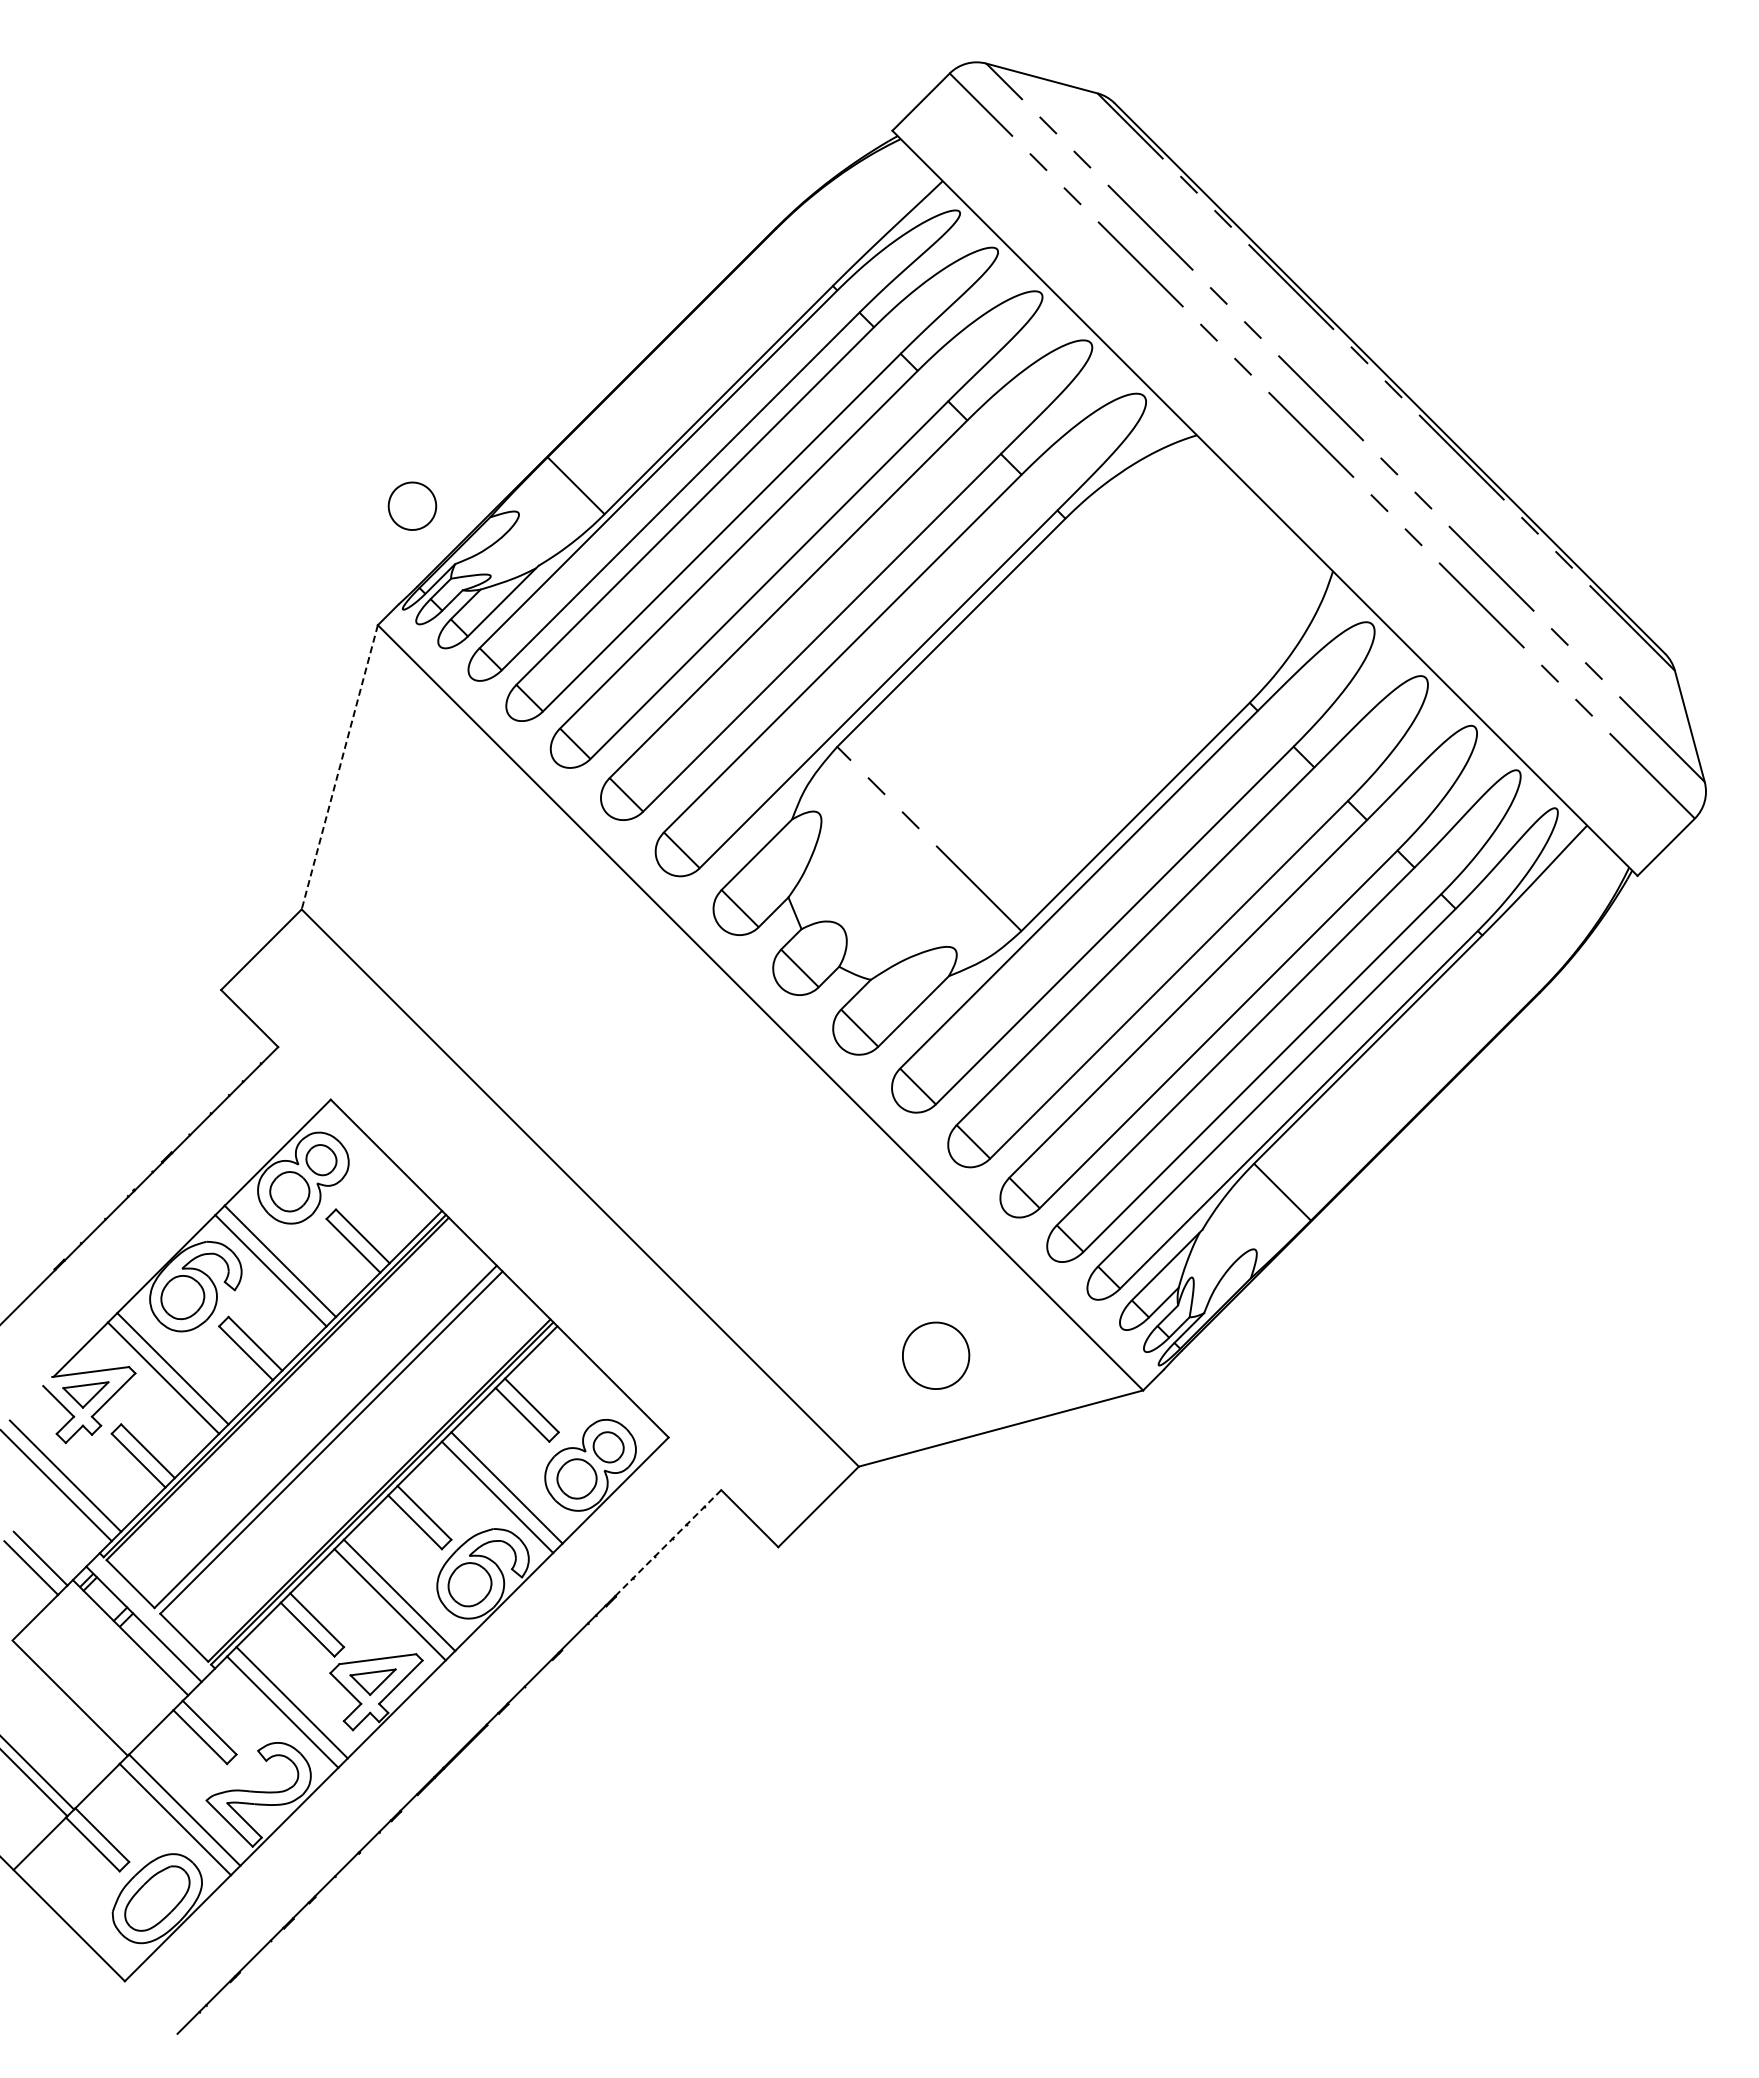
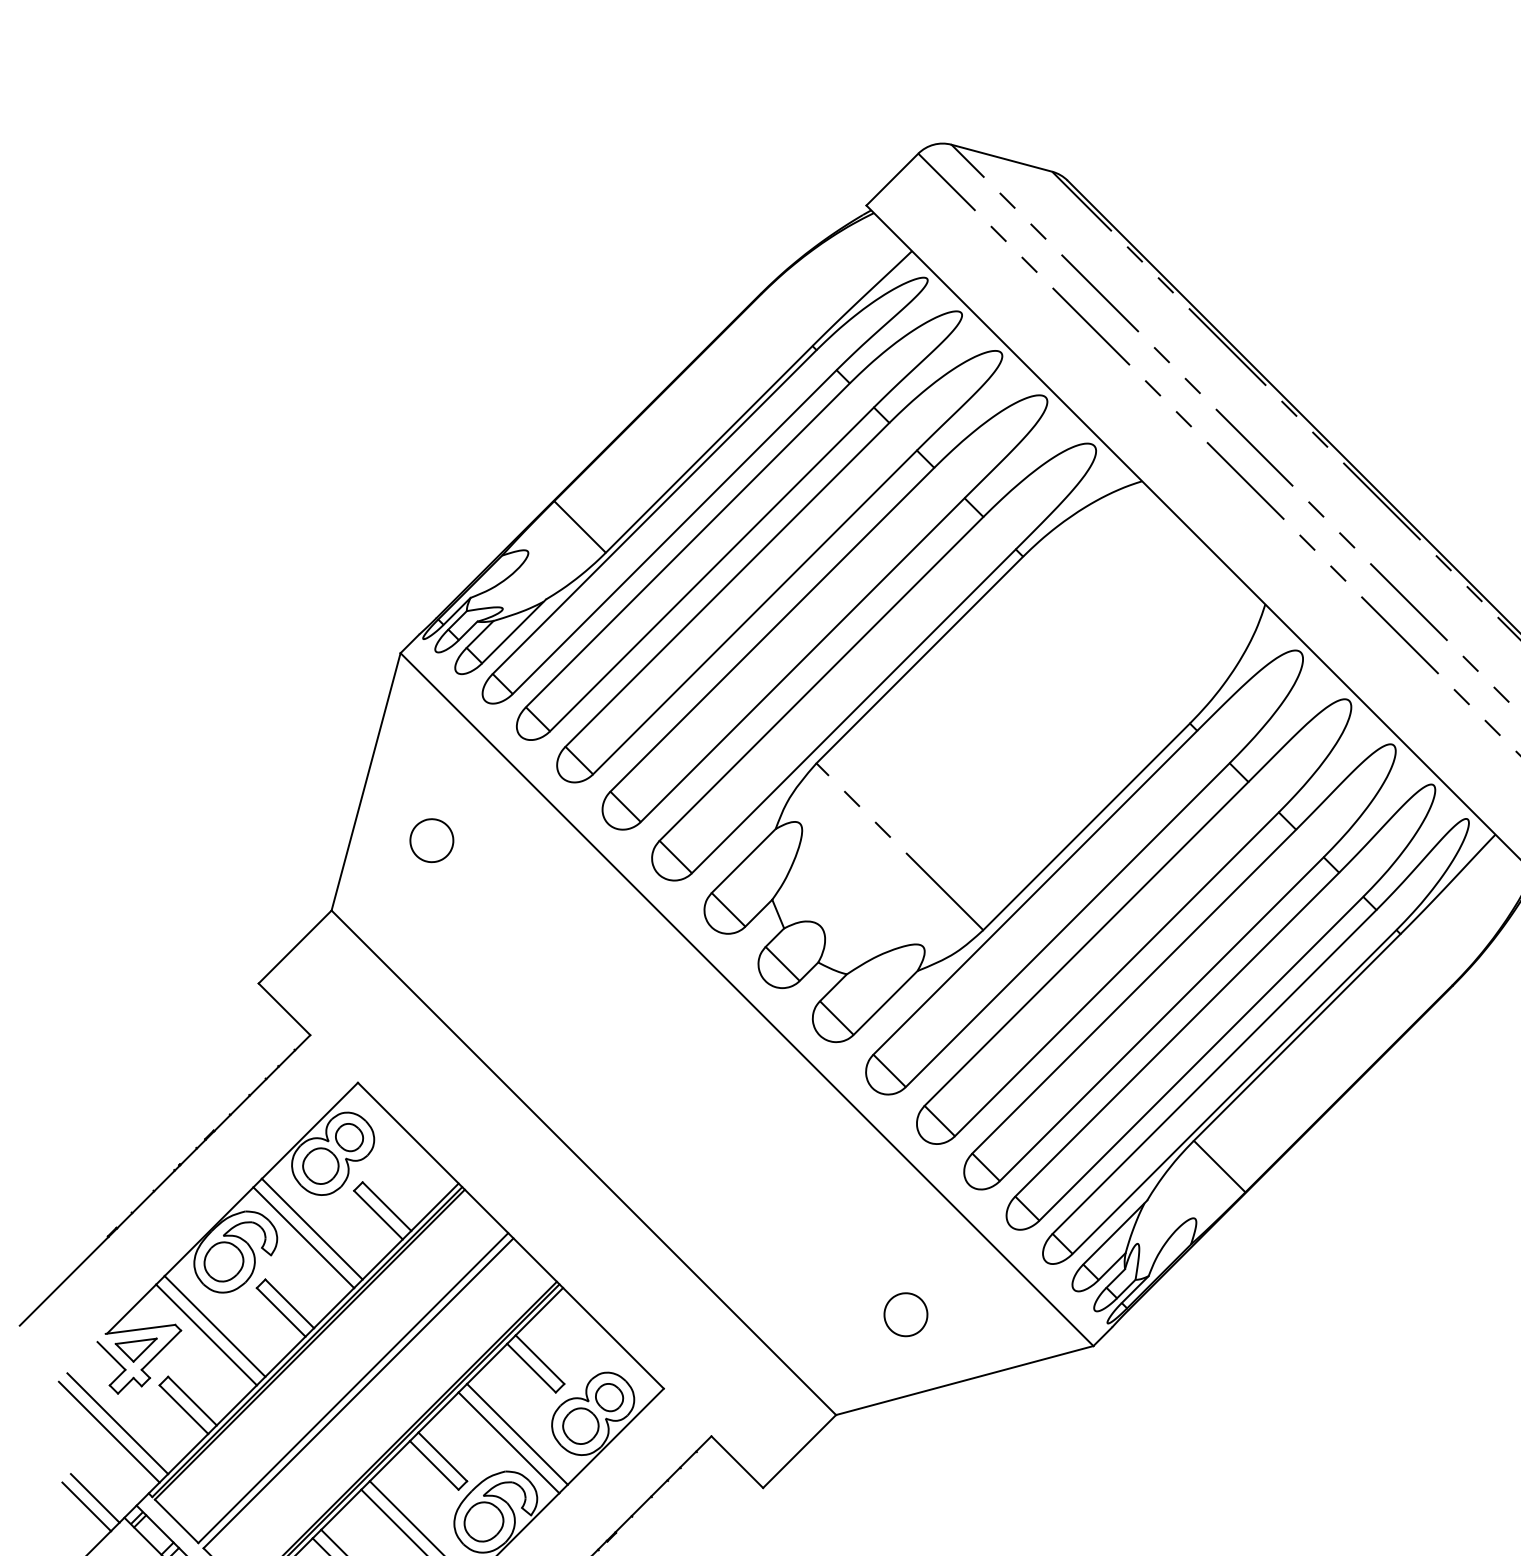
part: (412, 505) -> (431, 839), moved
line: (339, 767) -> (365, 782), dashed -> solid
part: (935, 1355) -> (905, 1314), size x0.71
line: (668, 1542) -> (663, 1483), dashed -> solid

